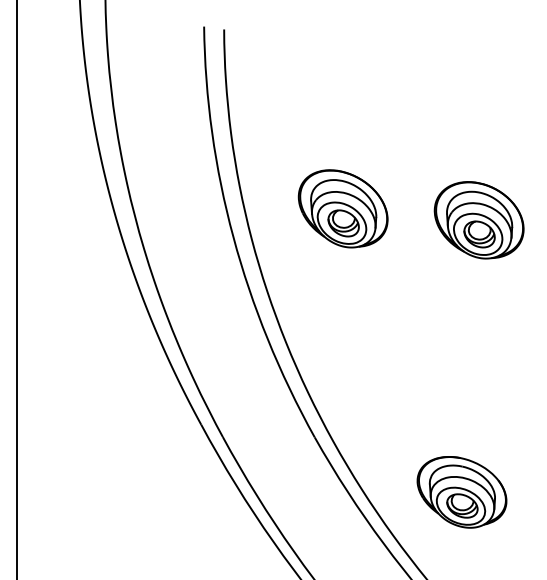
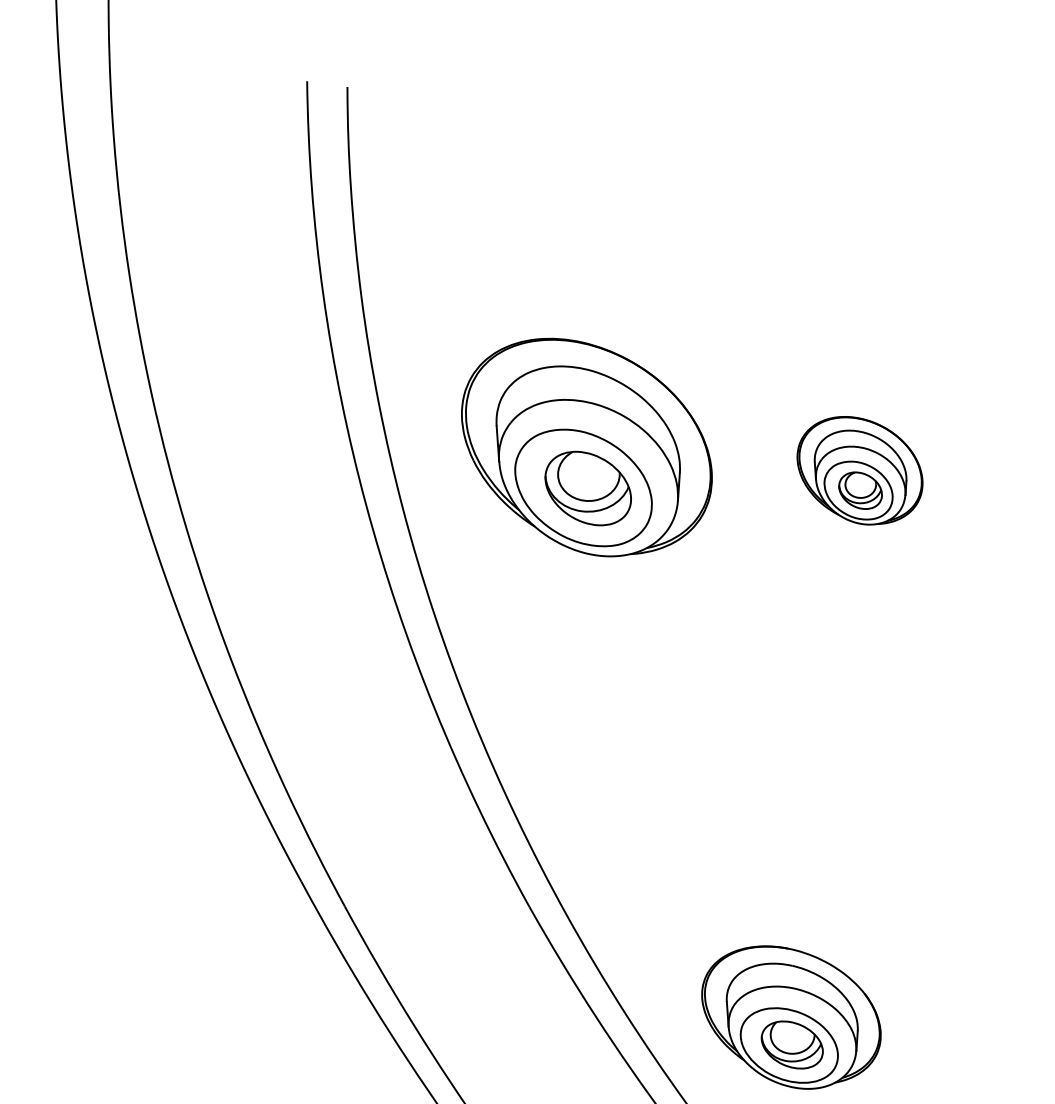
part: (342, 208) -> (585, 446), size x1.4
part: (478, 220) -> (858, 471), size x0.7
part: (461, 492) -> (790, 1017), moved

